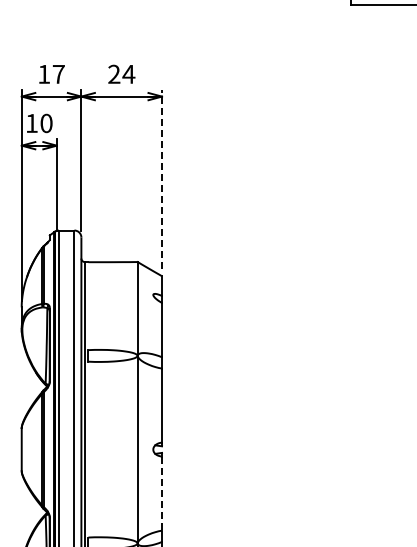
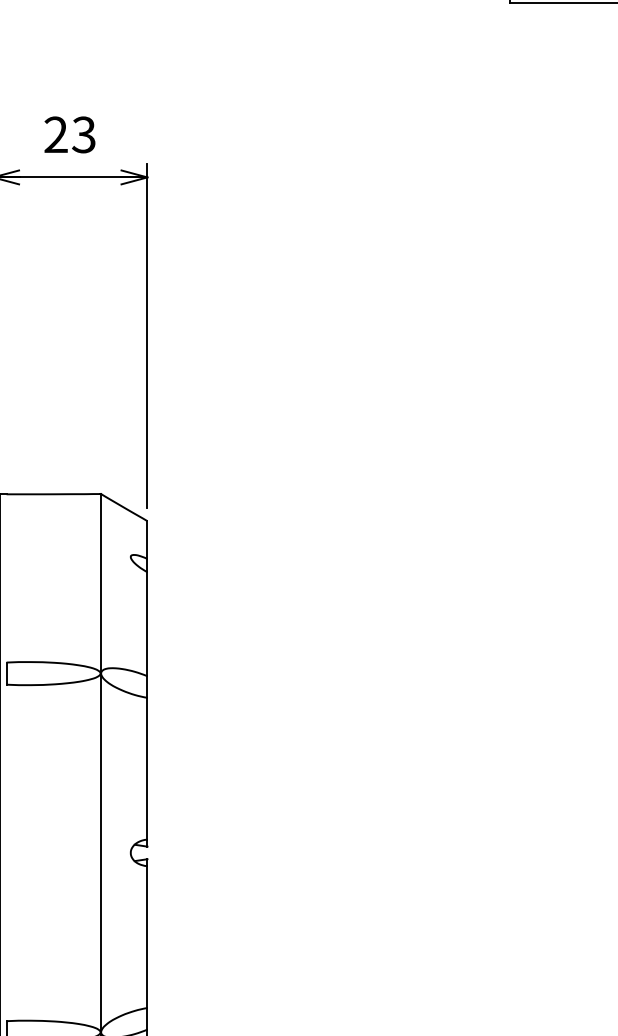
text: (128, 73) -> (83, 133), 24 -> 23
line: (162, 179) -> (148, 336), dashed -> solid
line: (162, 494) -> (148, 938), dashed -> solid

